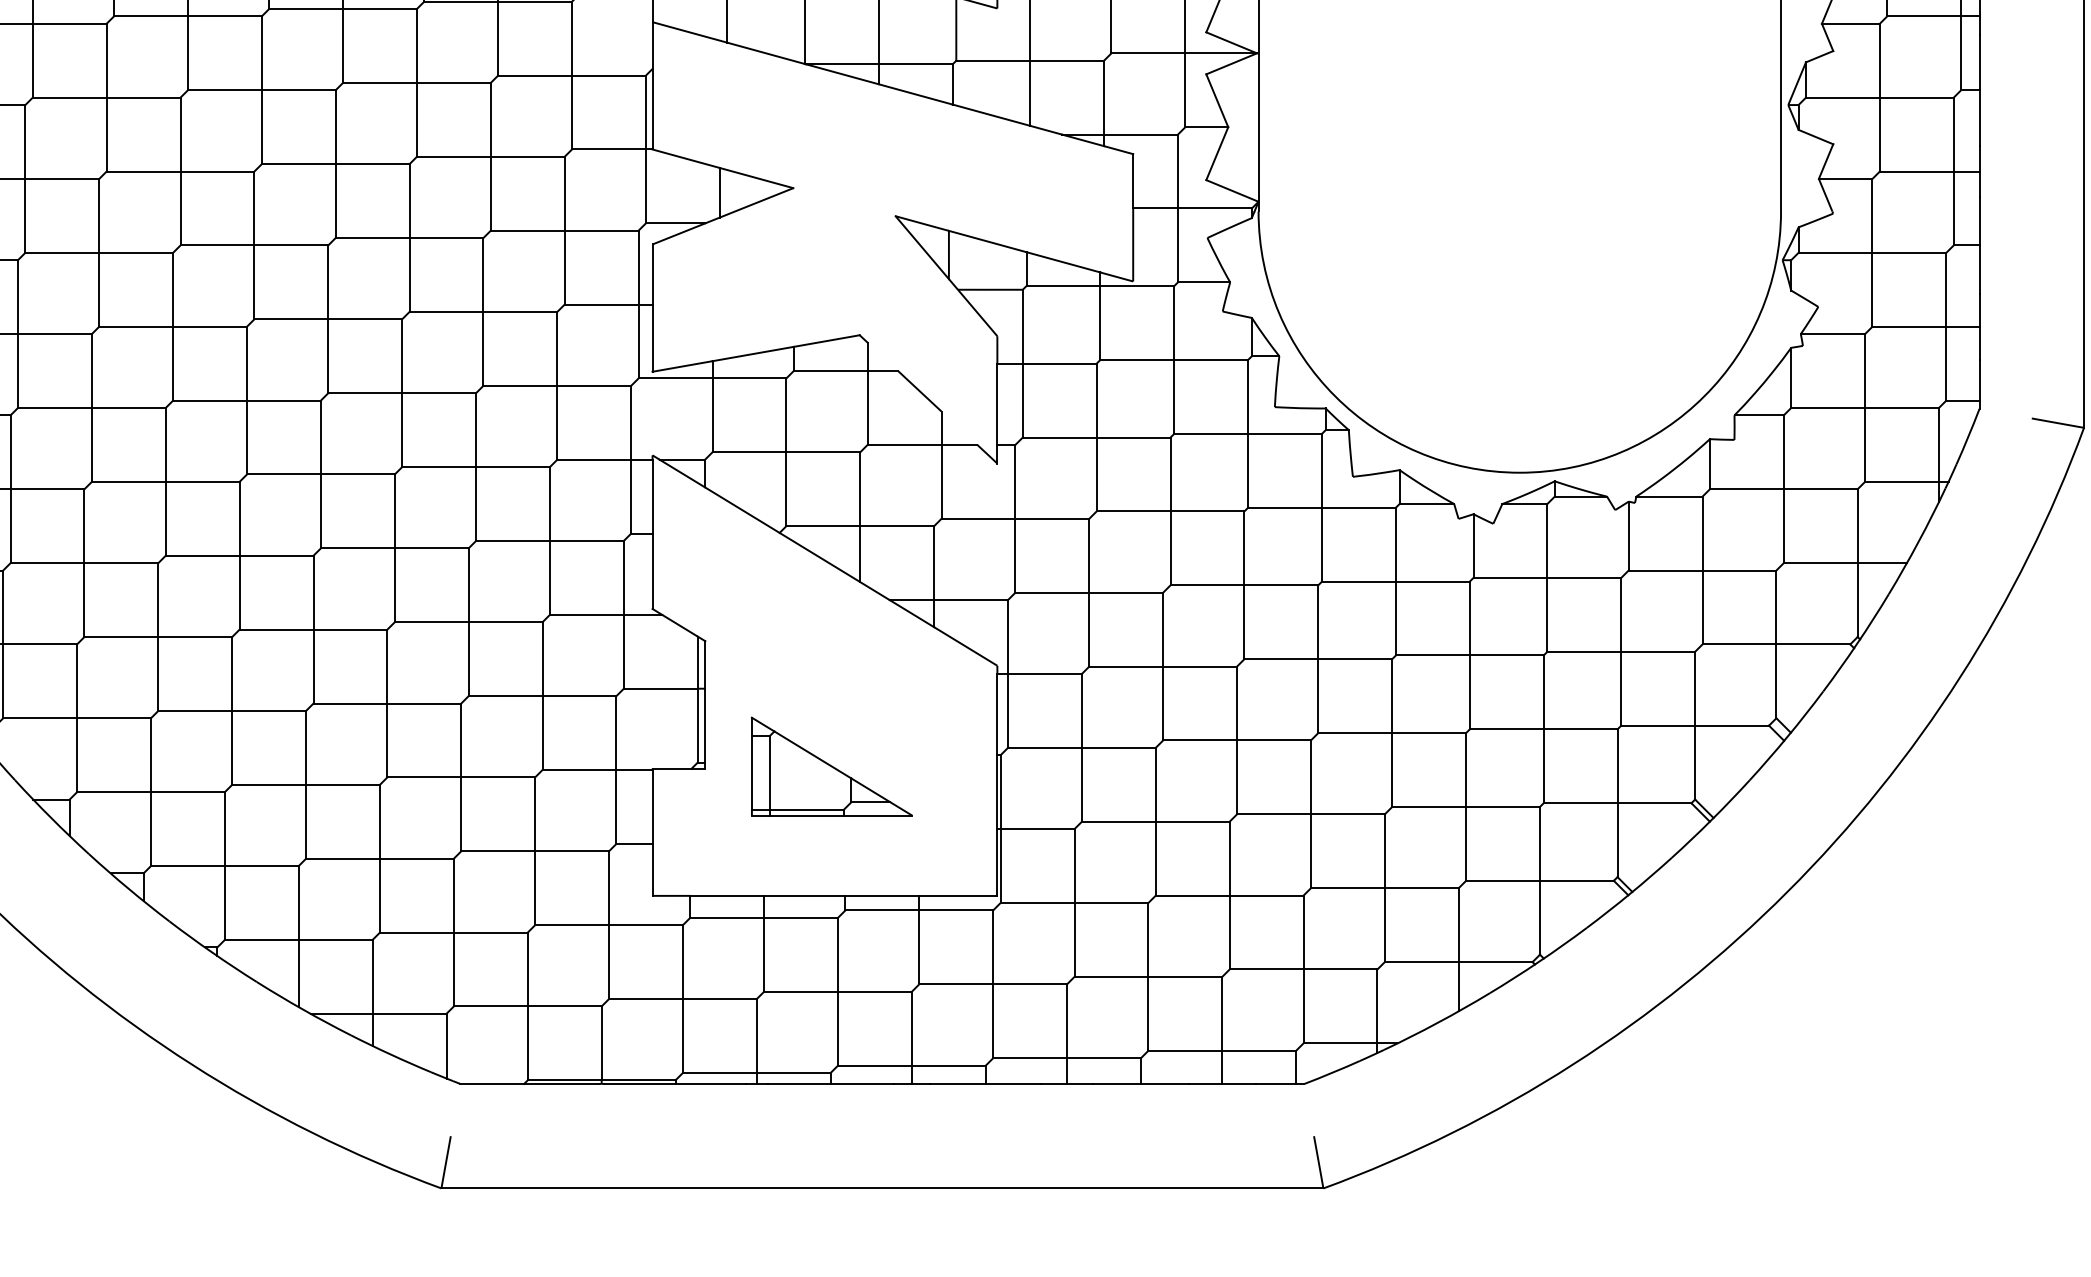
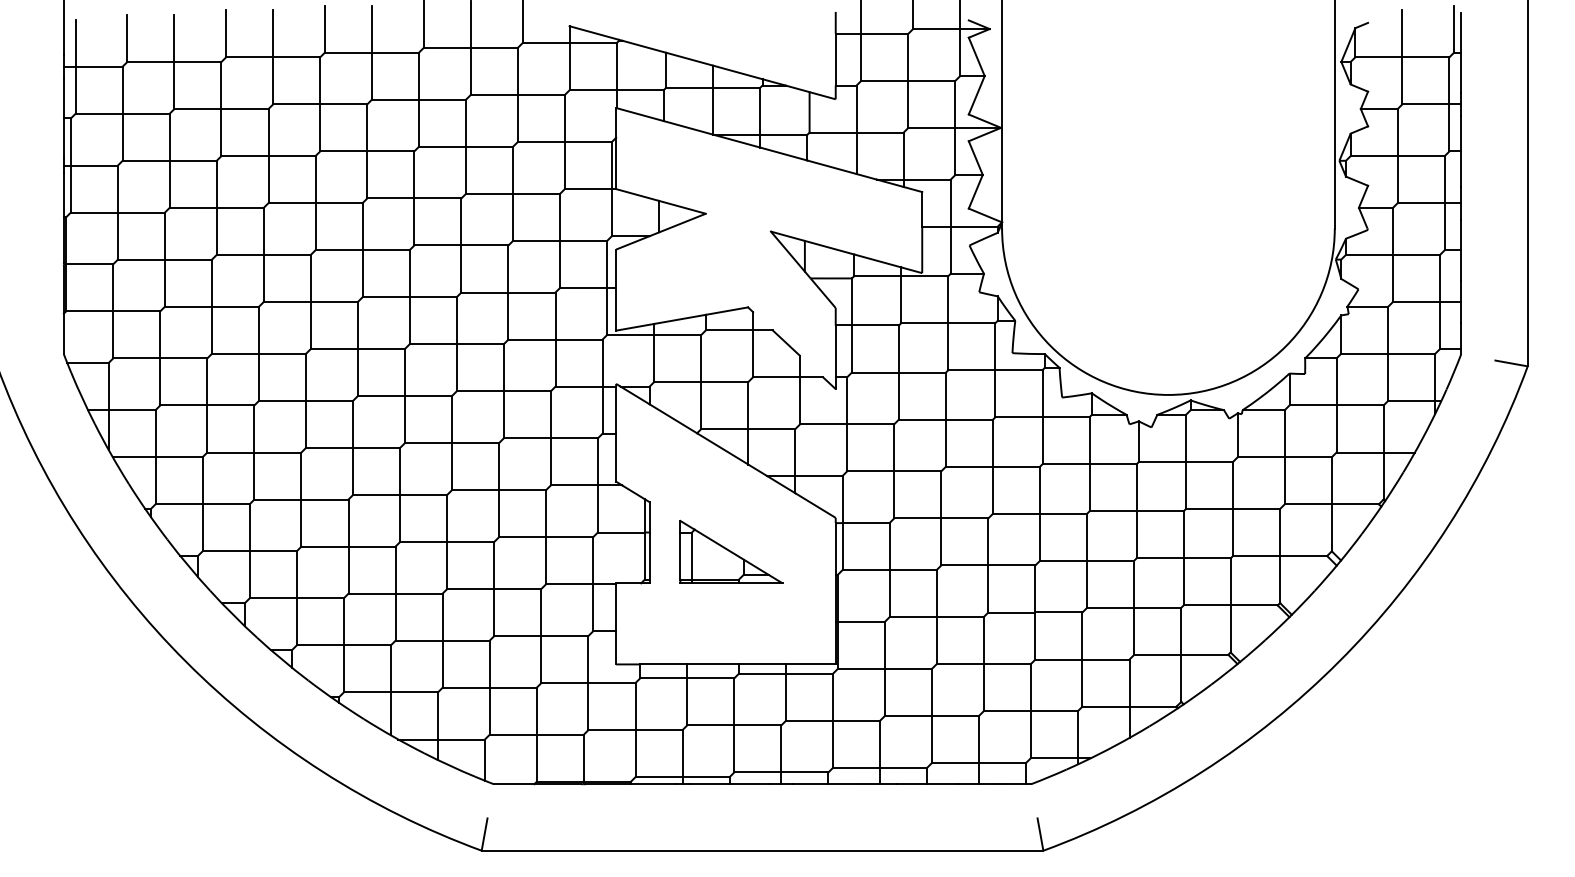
part: (832, 765) -> (731, 551), moved

